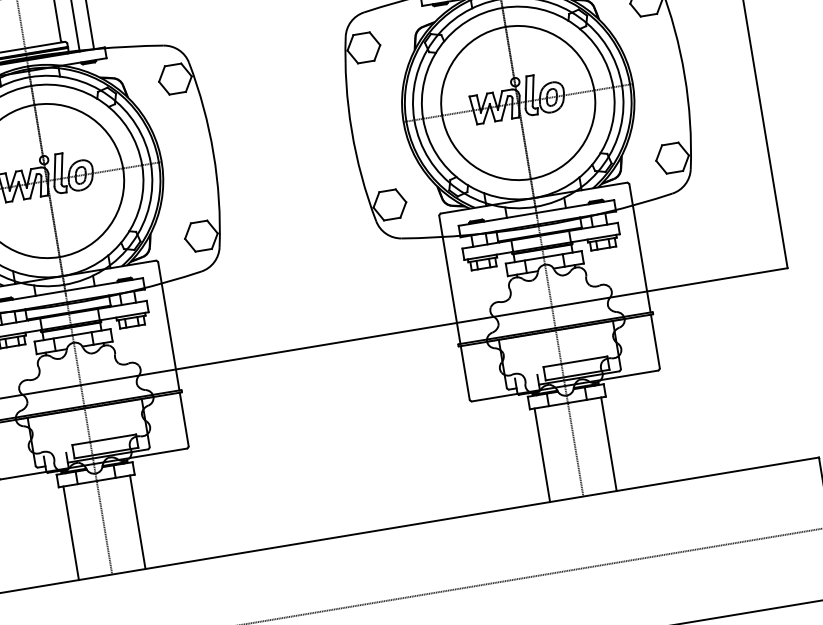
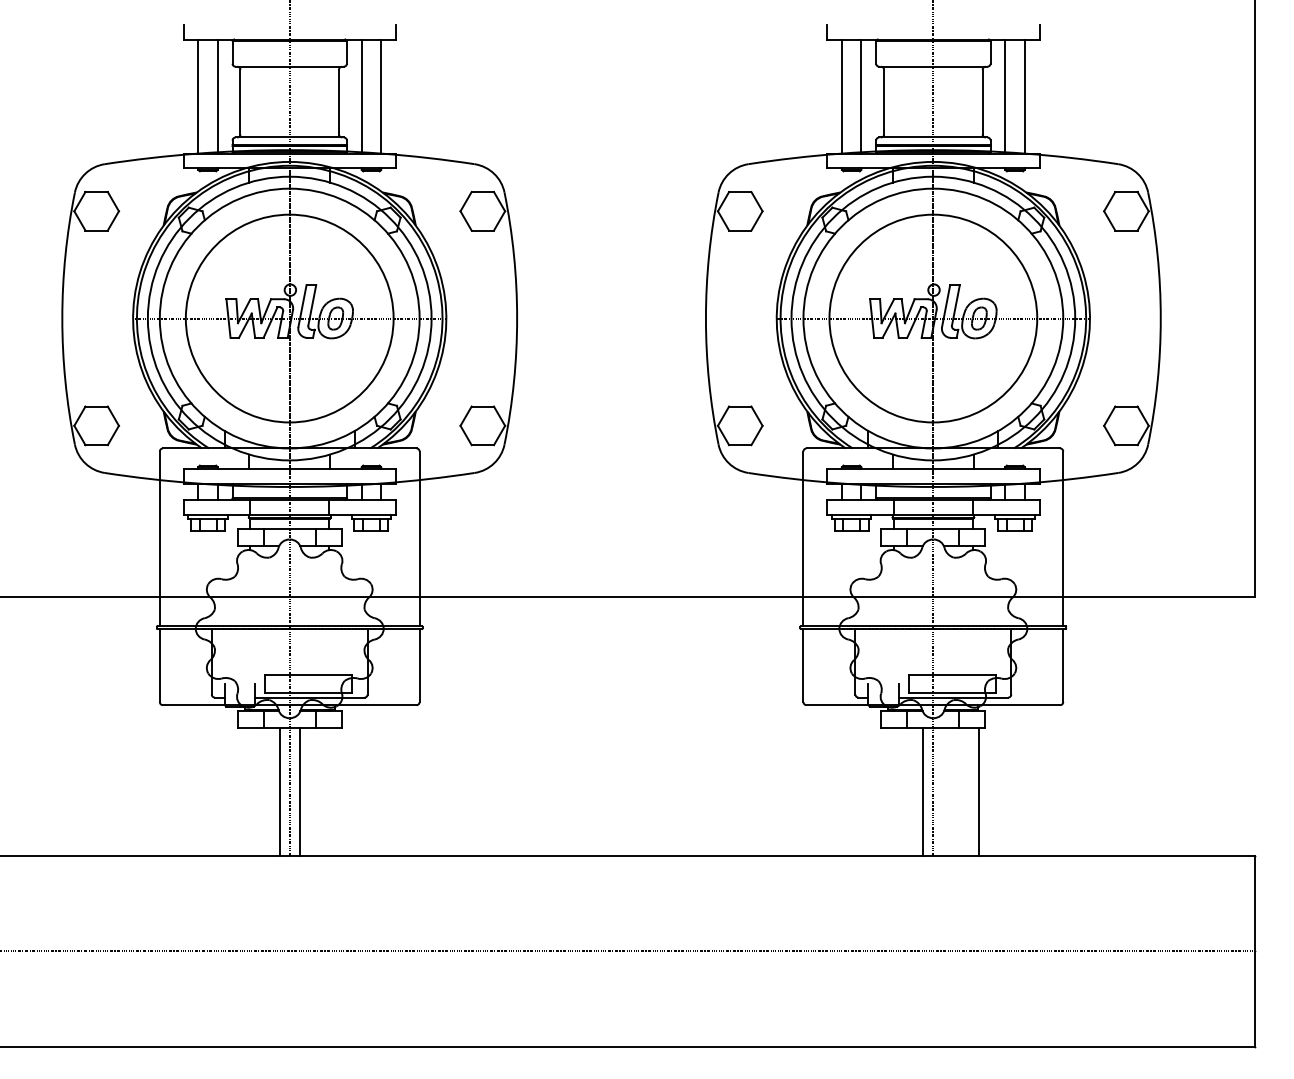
line: (542, 455) -> (922, 792), moved
line: (138, 522) -> (300, 792), moved
line: (71, 533) -> (280, 792), moved

